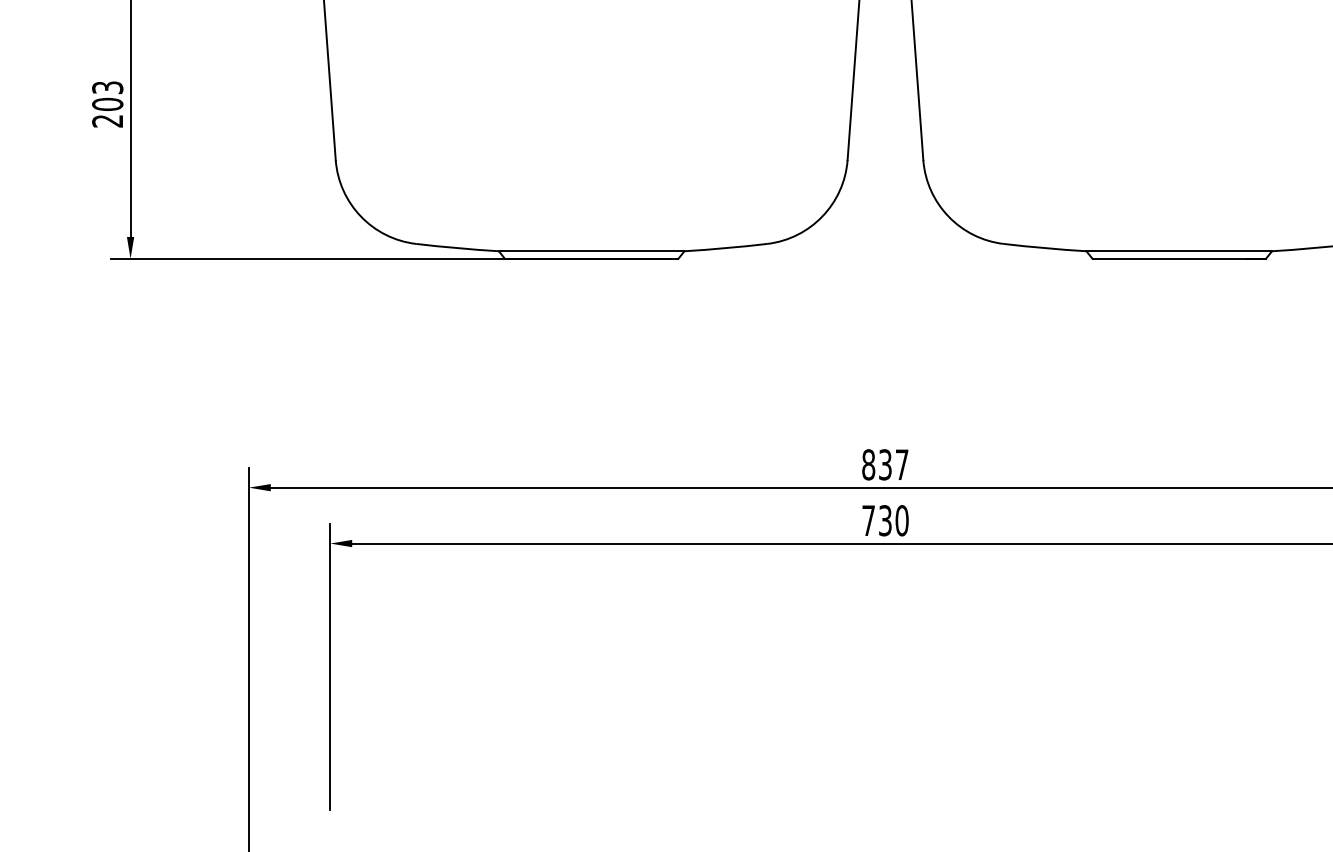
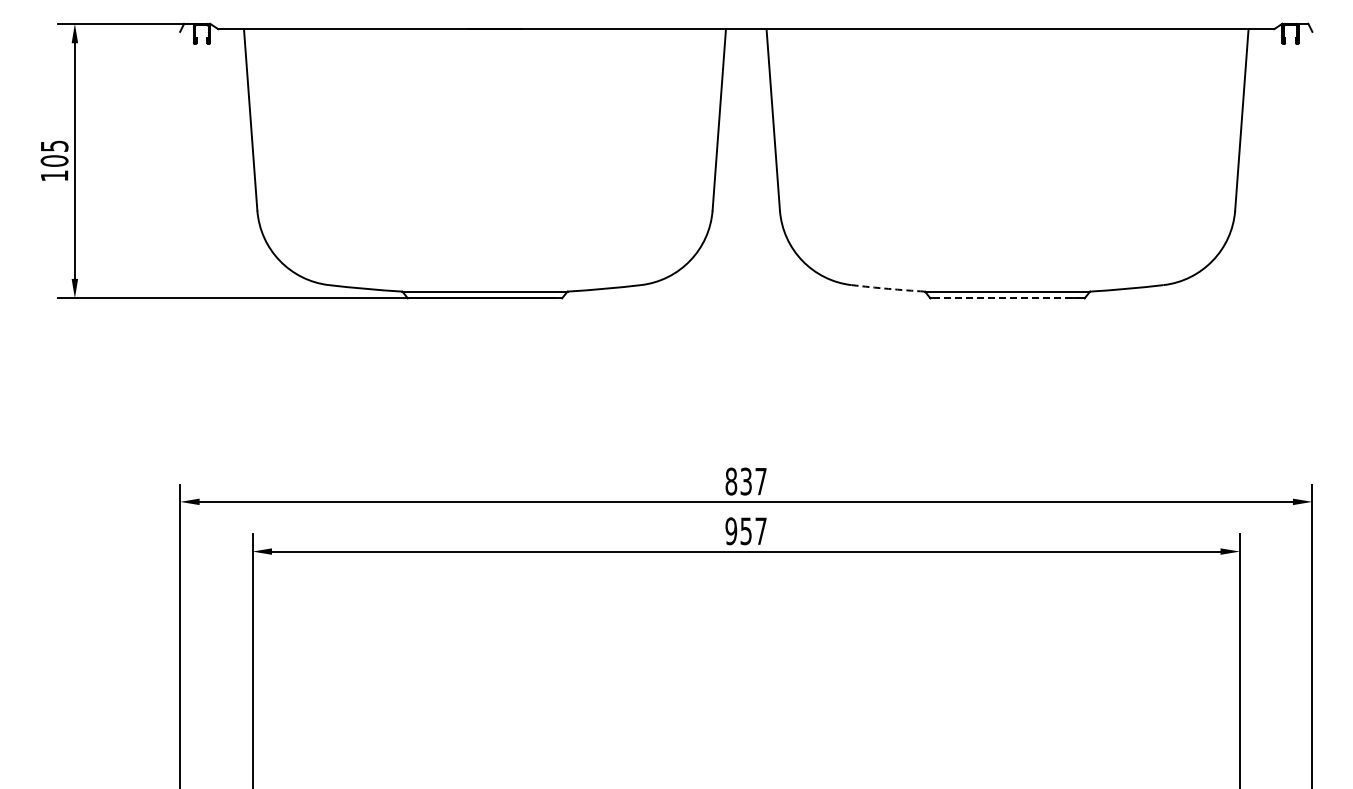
text: (106, 103) -> (53, 160), 203 -> 105
arc: (1045, 247) -> (888, 288), solid -> dashed
line: (1179, 258) -> (1007, 298), solid -> dashed
text: (884, 520) -> (745, 531), 730 -> 957

